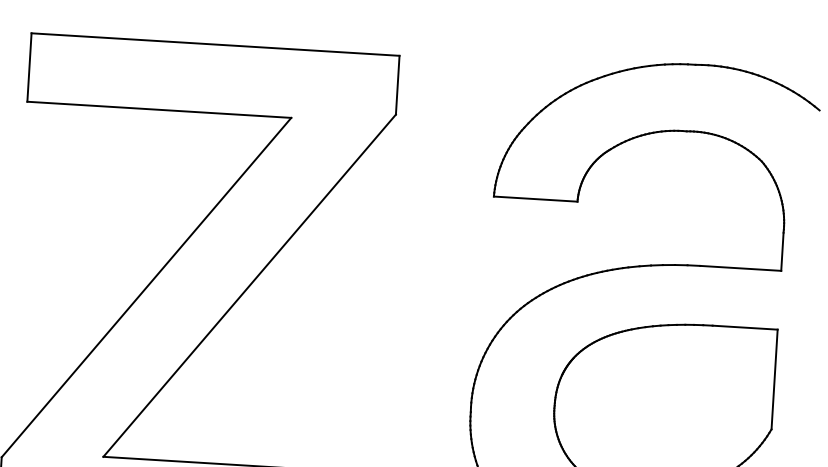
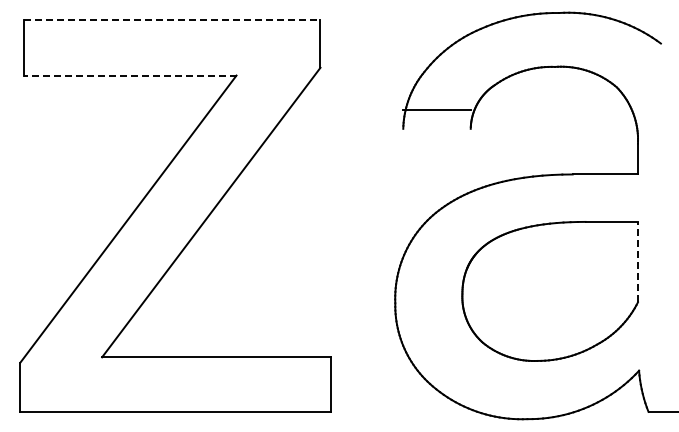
line: (216, 44) -> (172, 20), solid -> dashed
line: (158, 109) -> (129, 75), solid -> dashed
line: (535, 198) -> (436, 109), moved
line: (774, 378) -> (637, 261), solid -> dashed

